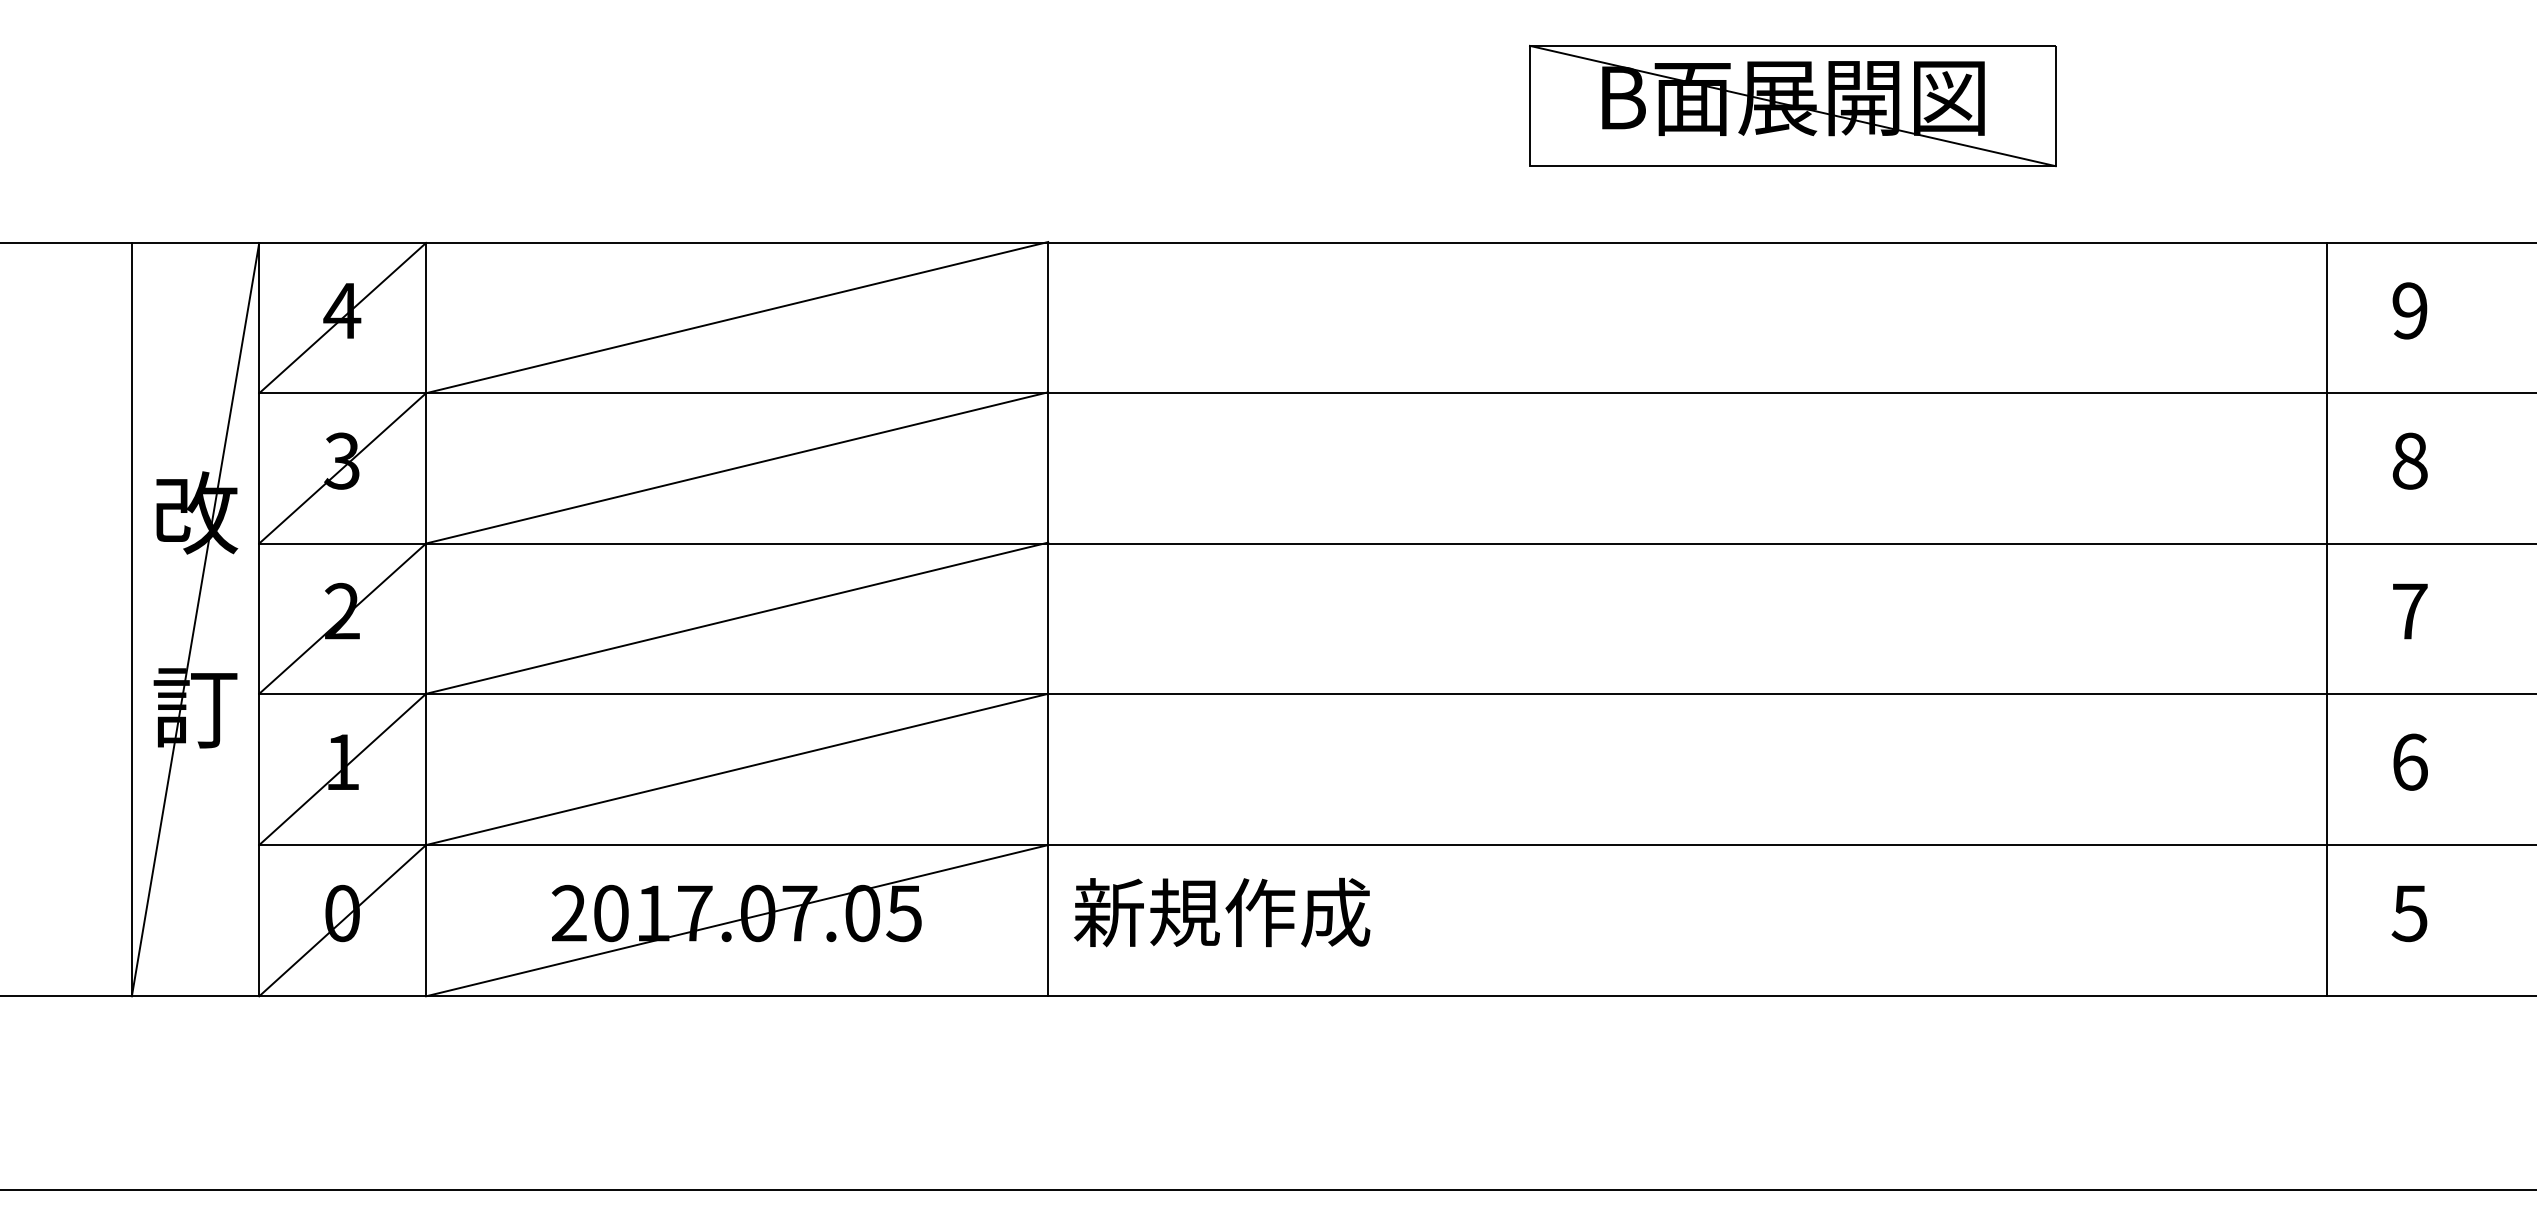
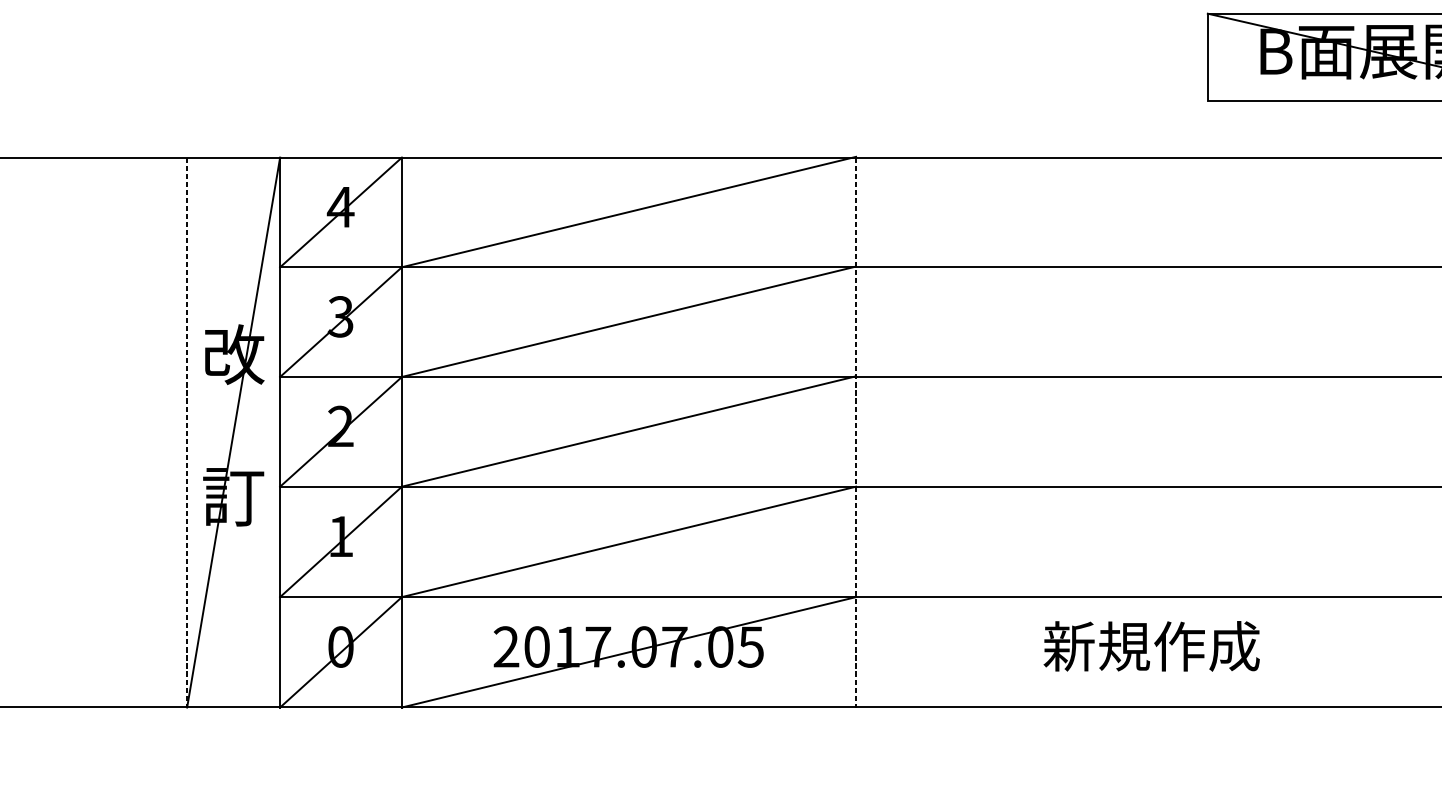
line: (131, 619) -> (186, 432), solid -> dashed
line: (1048, 619) -> (856, 432), solid -> dashed
text: (1222, 912) -> (1151, 646), moved

